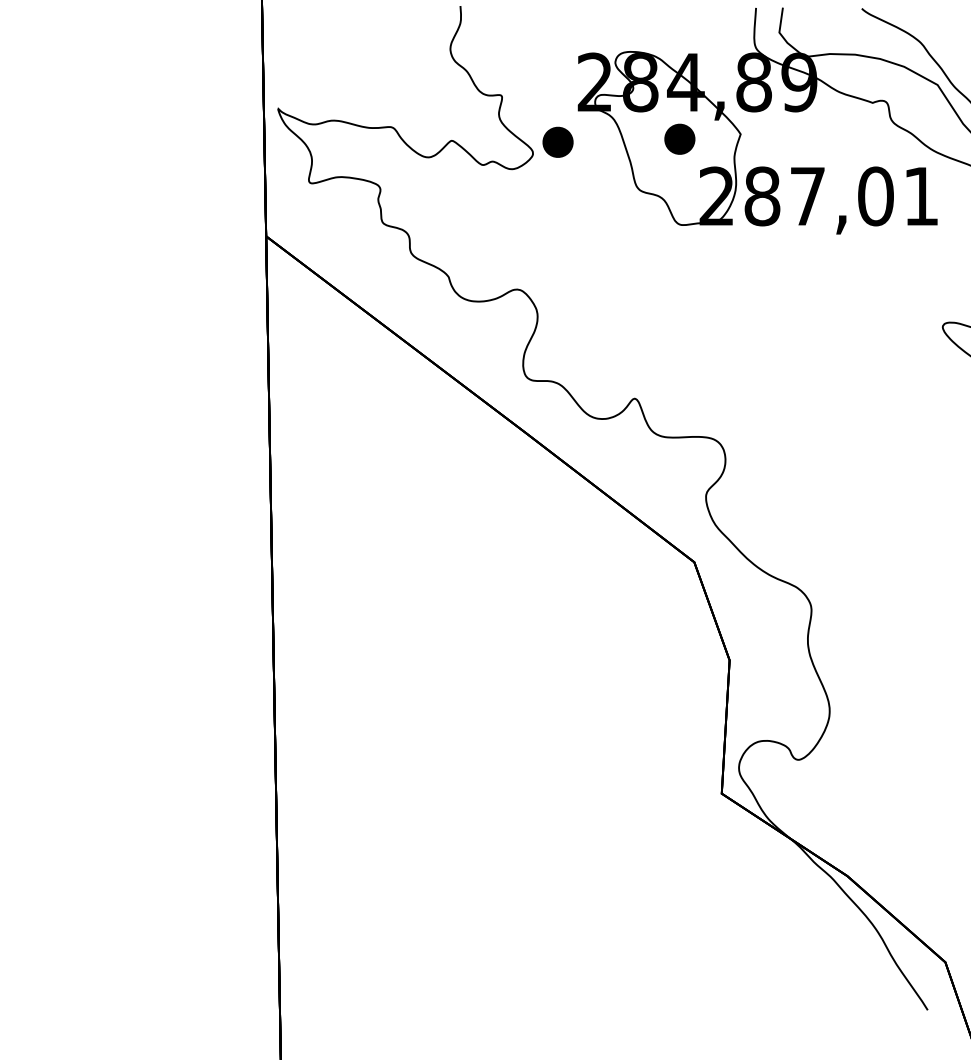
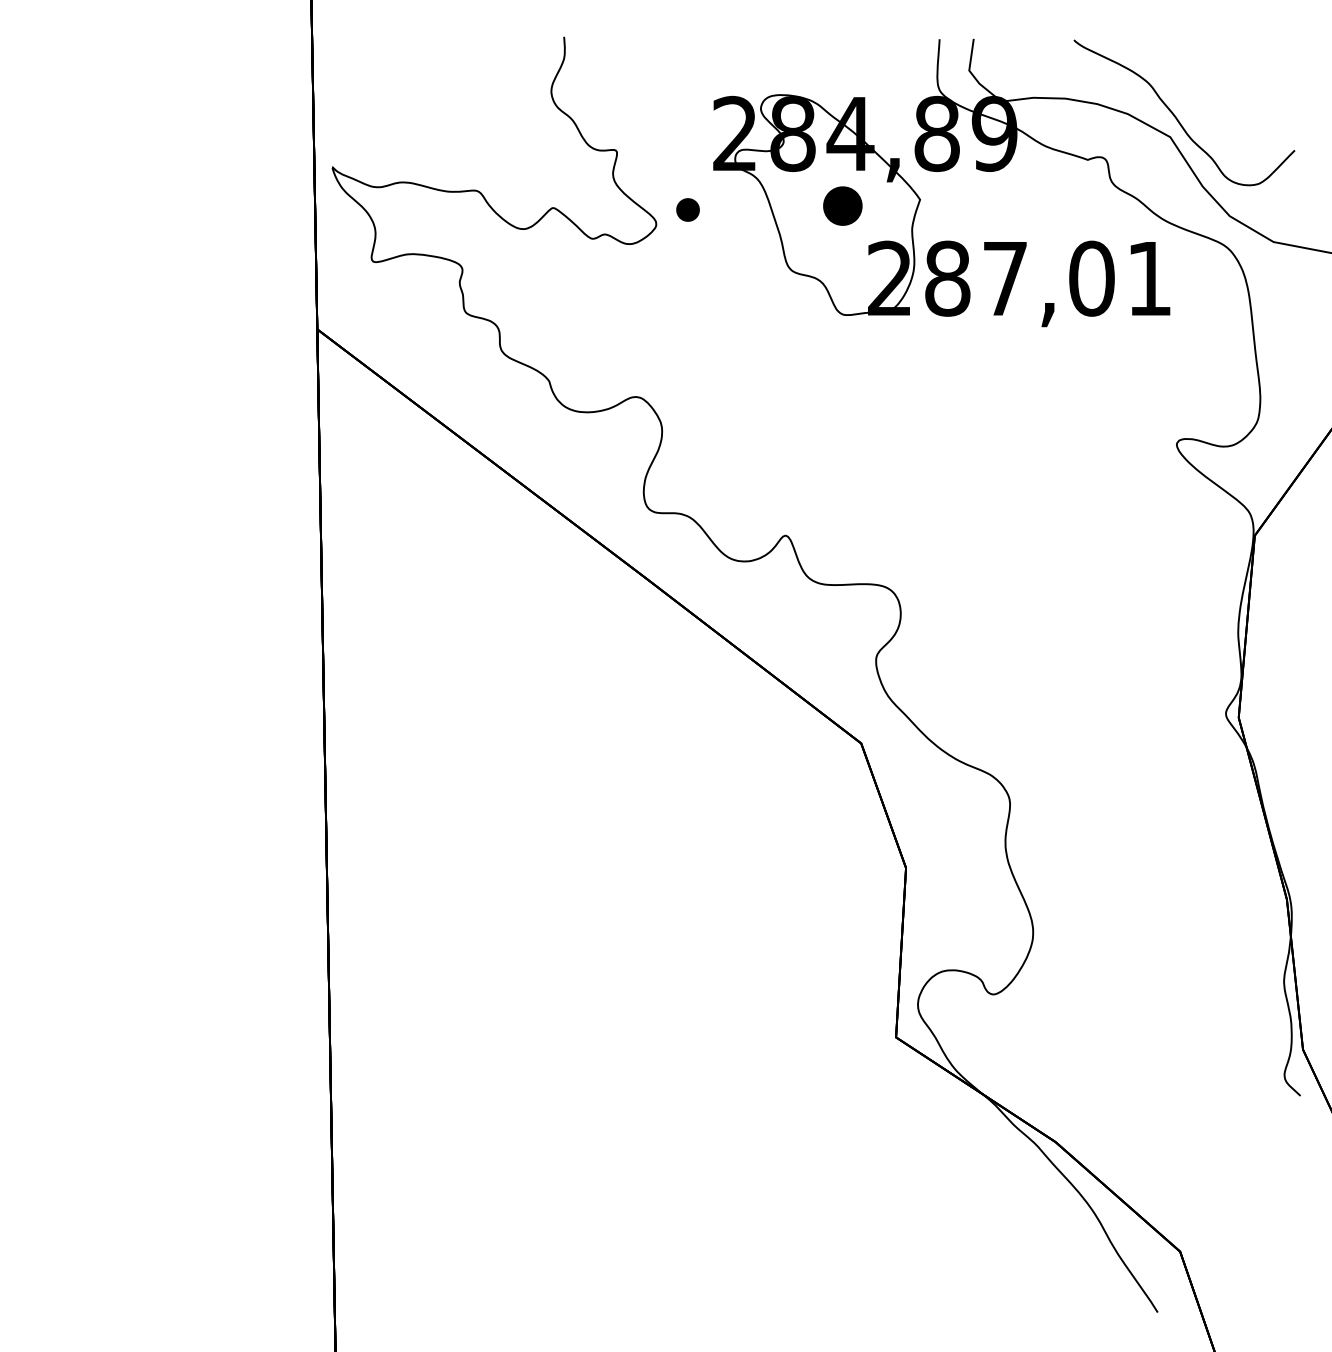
part: (557, 141) -> (687, 209), size x0.6

